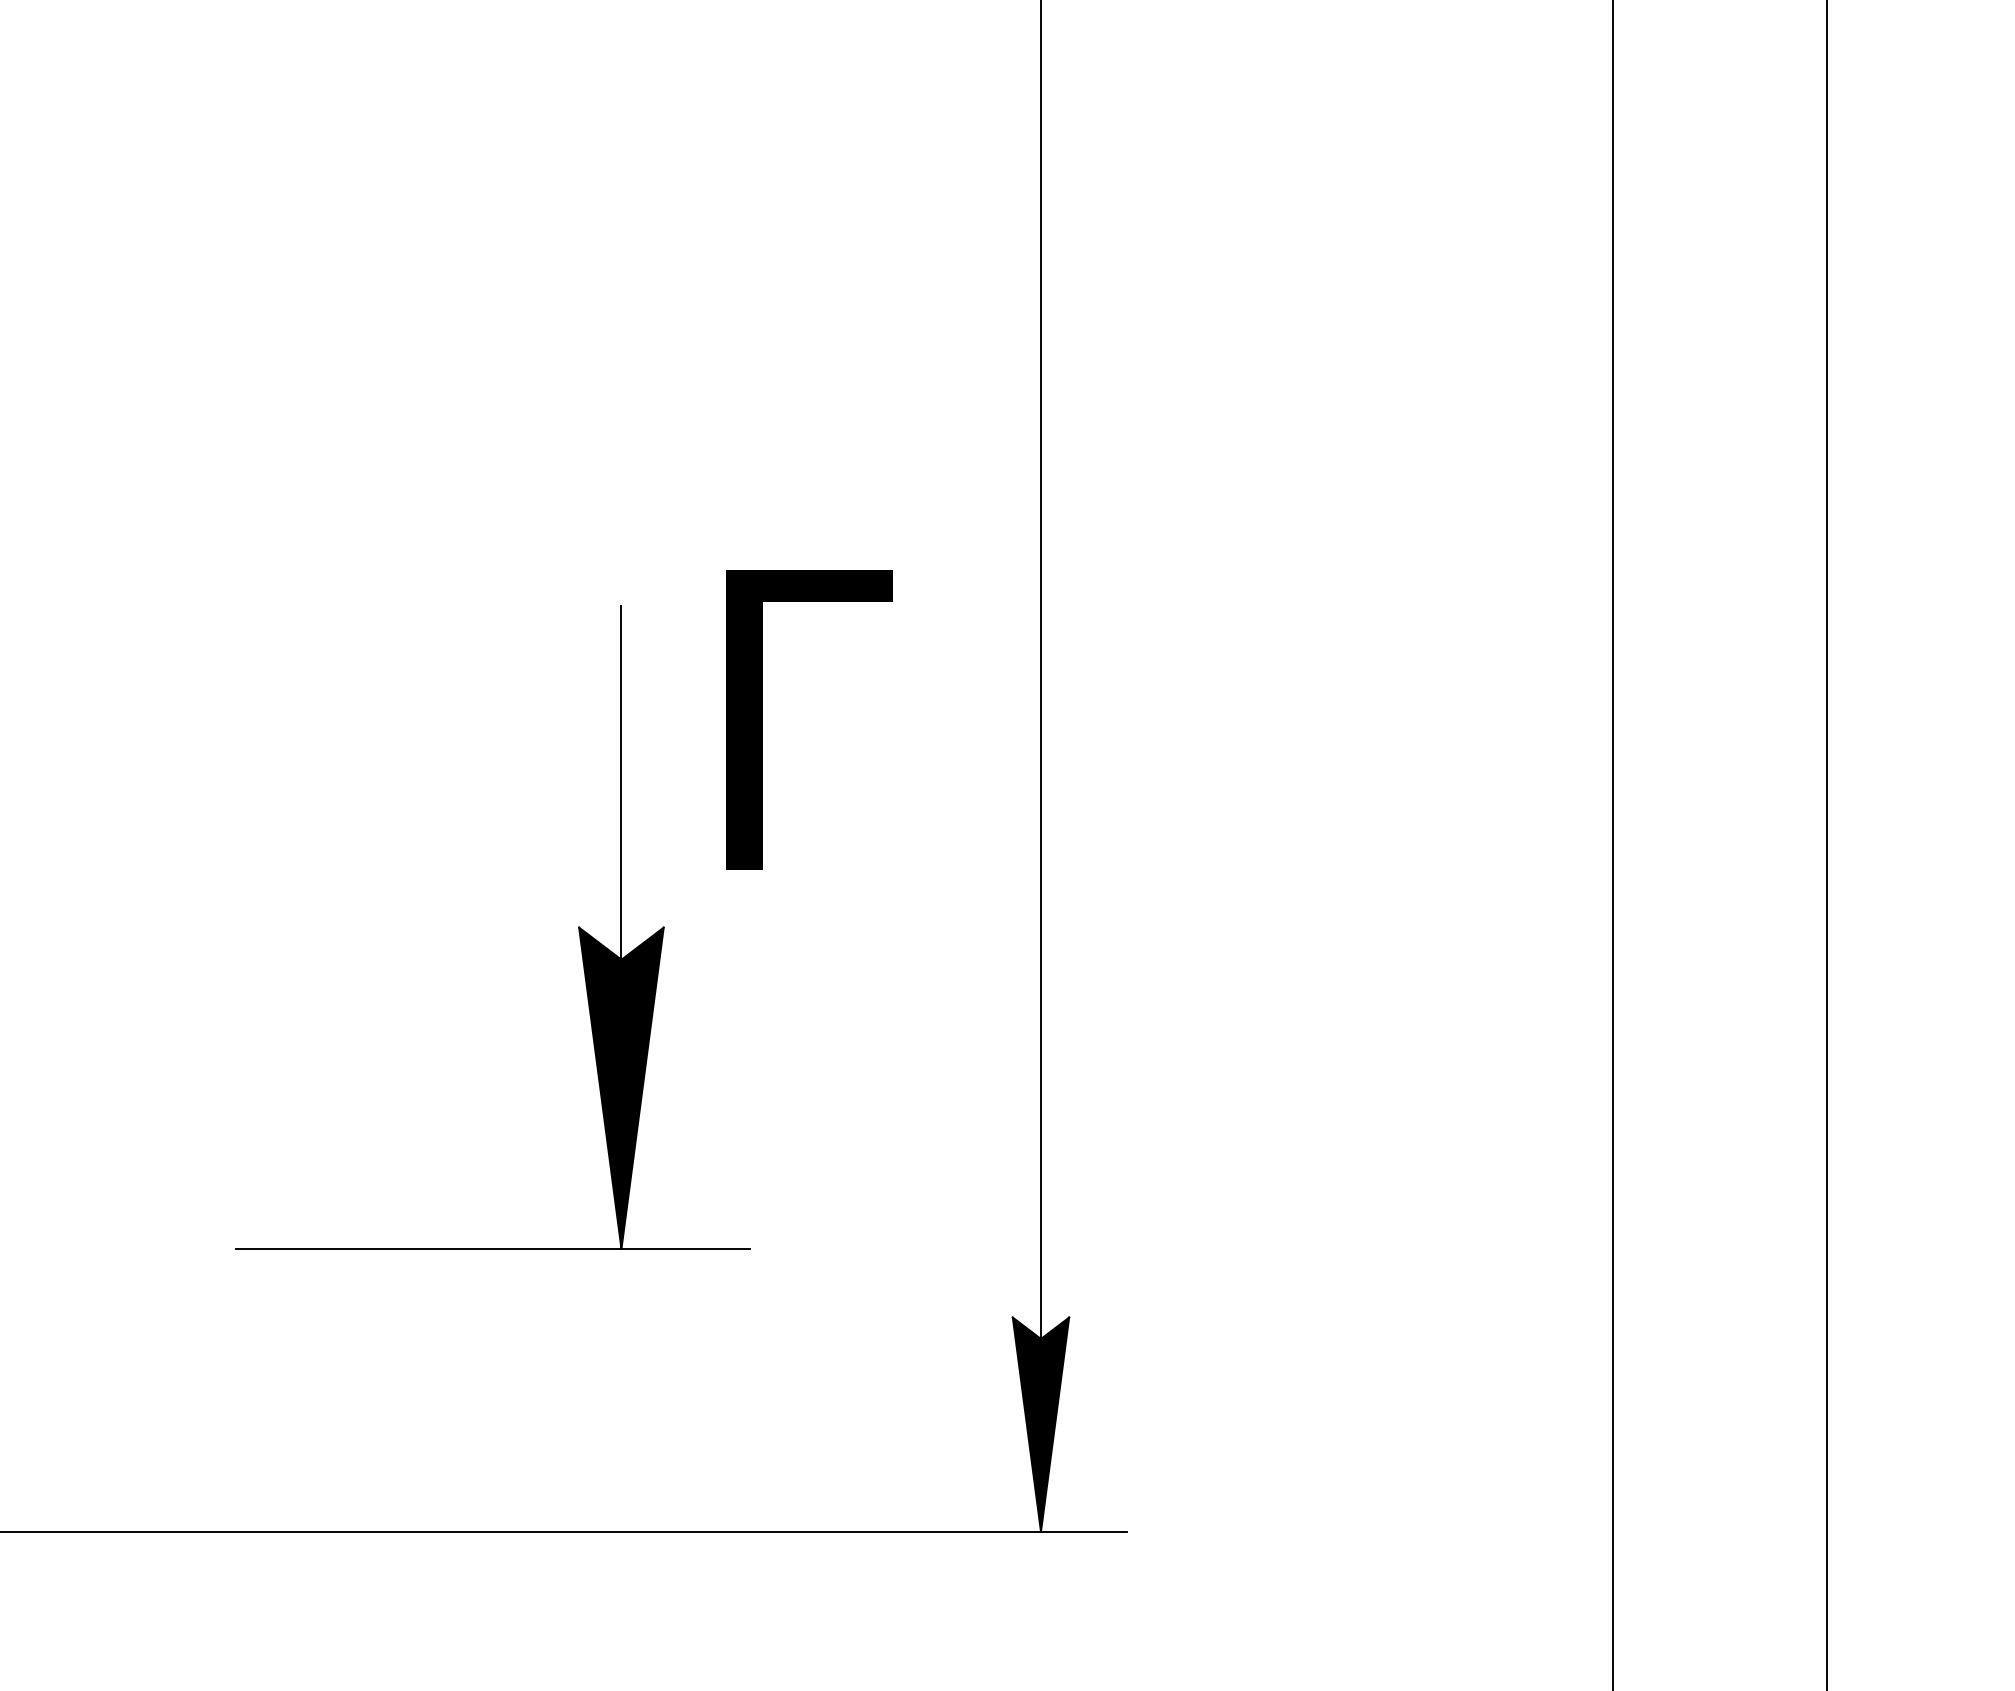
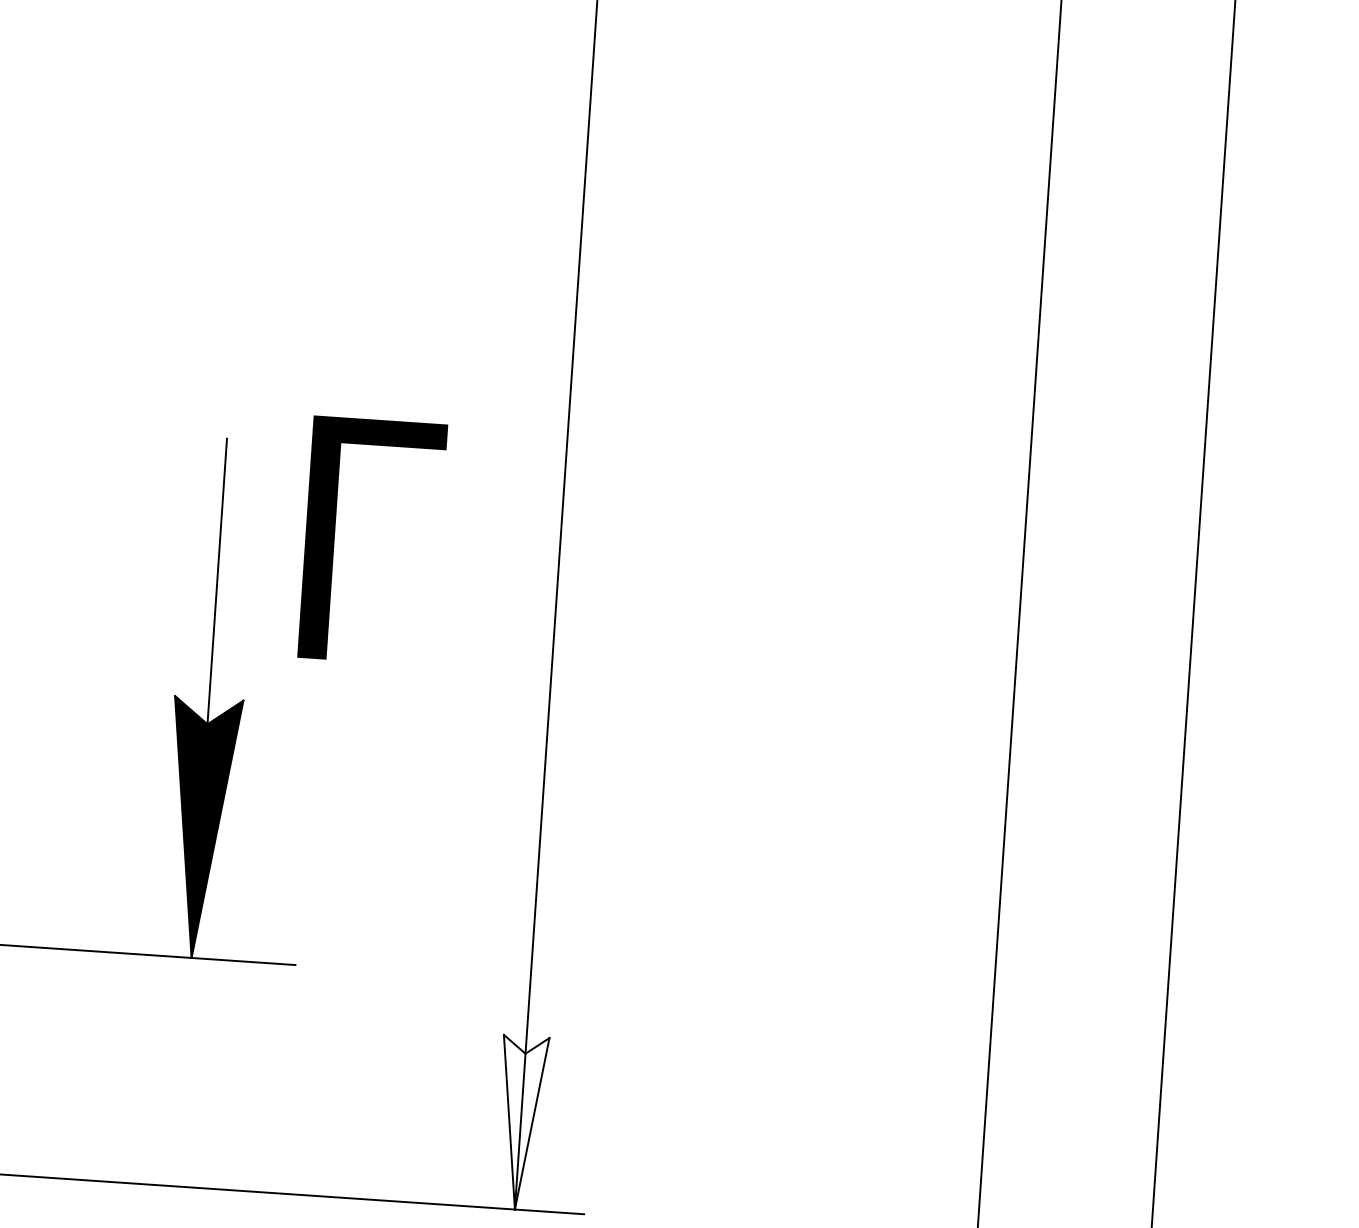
fill: (1040, 1424) -> (520, 1122), removed

